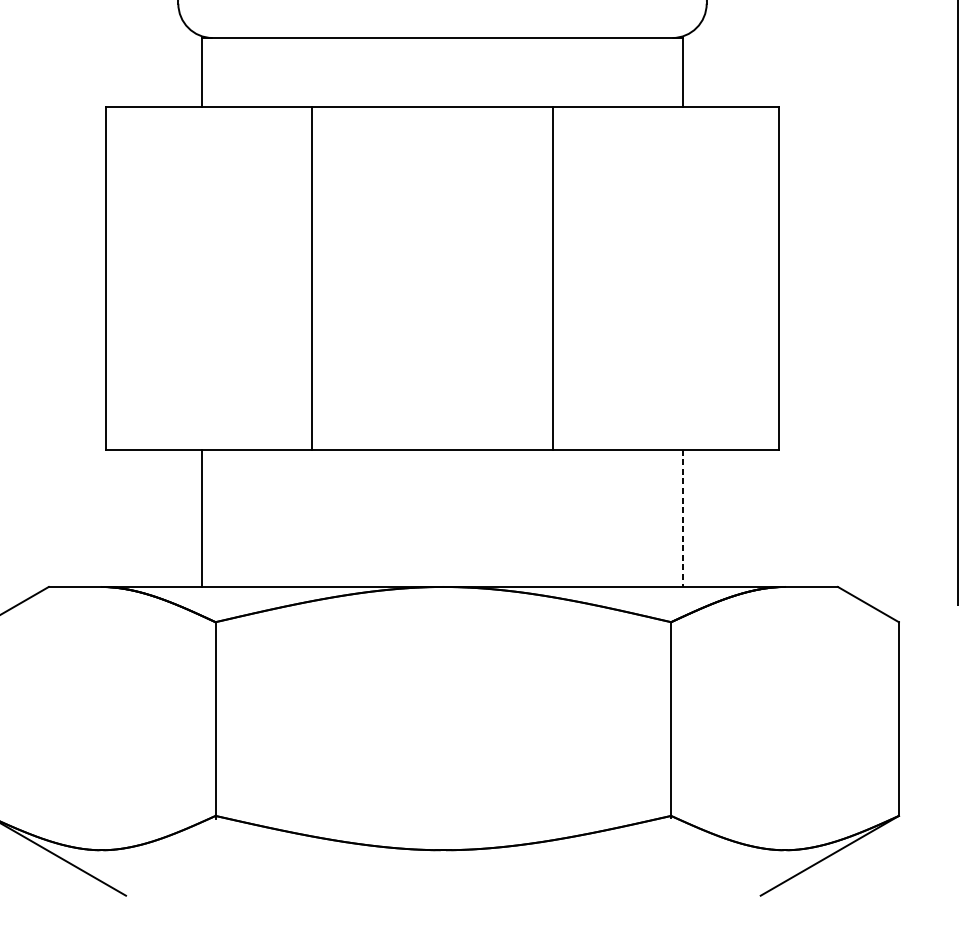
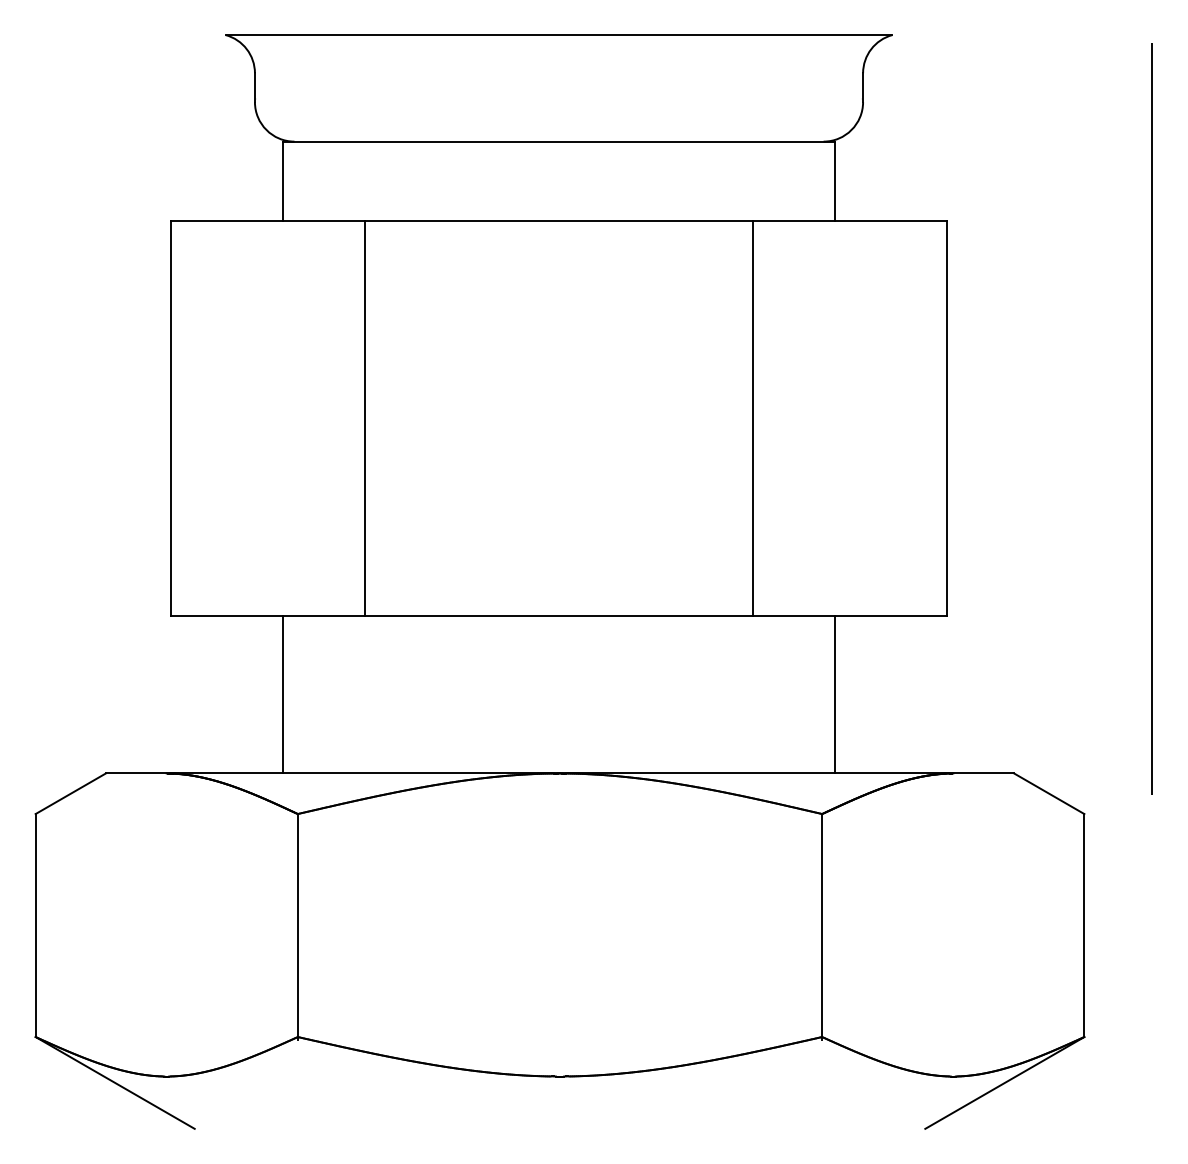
line: (311, 277) -> (365, 417), moved
line: (552, 277) -> (752, 417), moved
line: (682, 518) -> (835, 694), dashed -> solid

